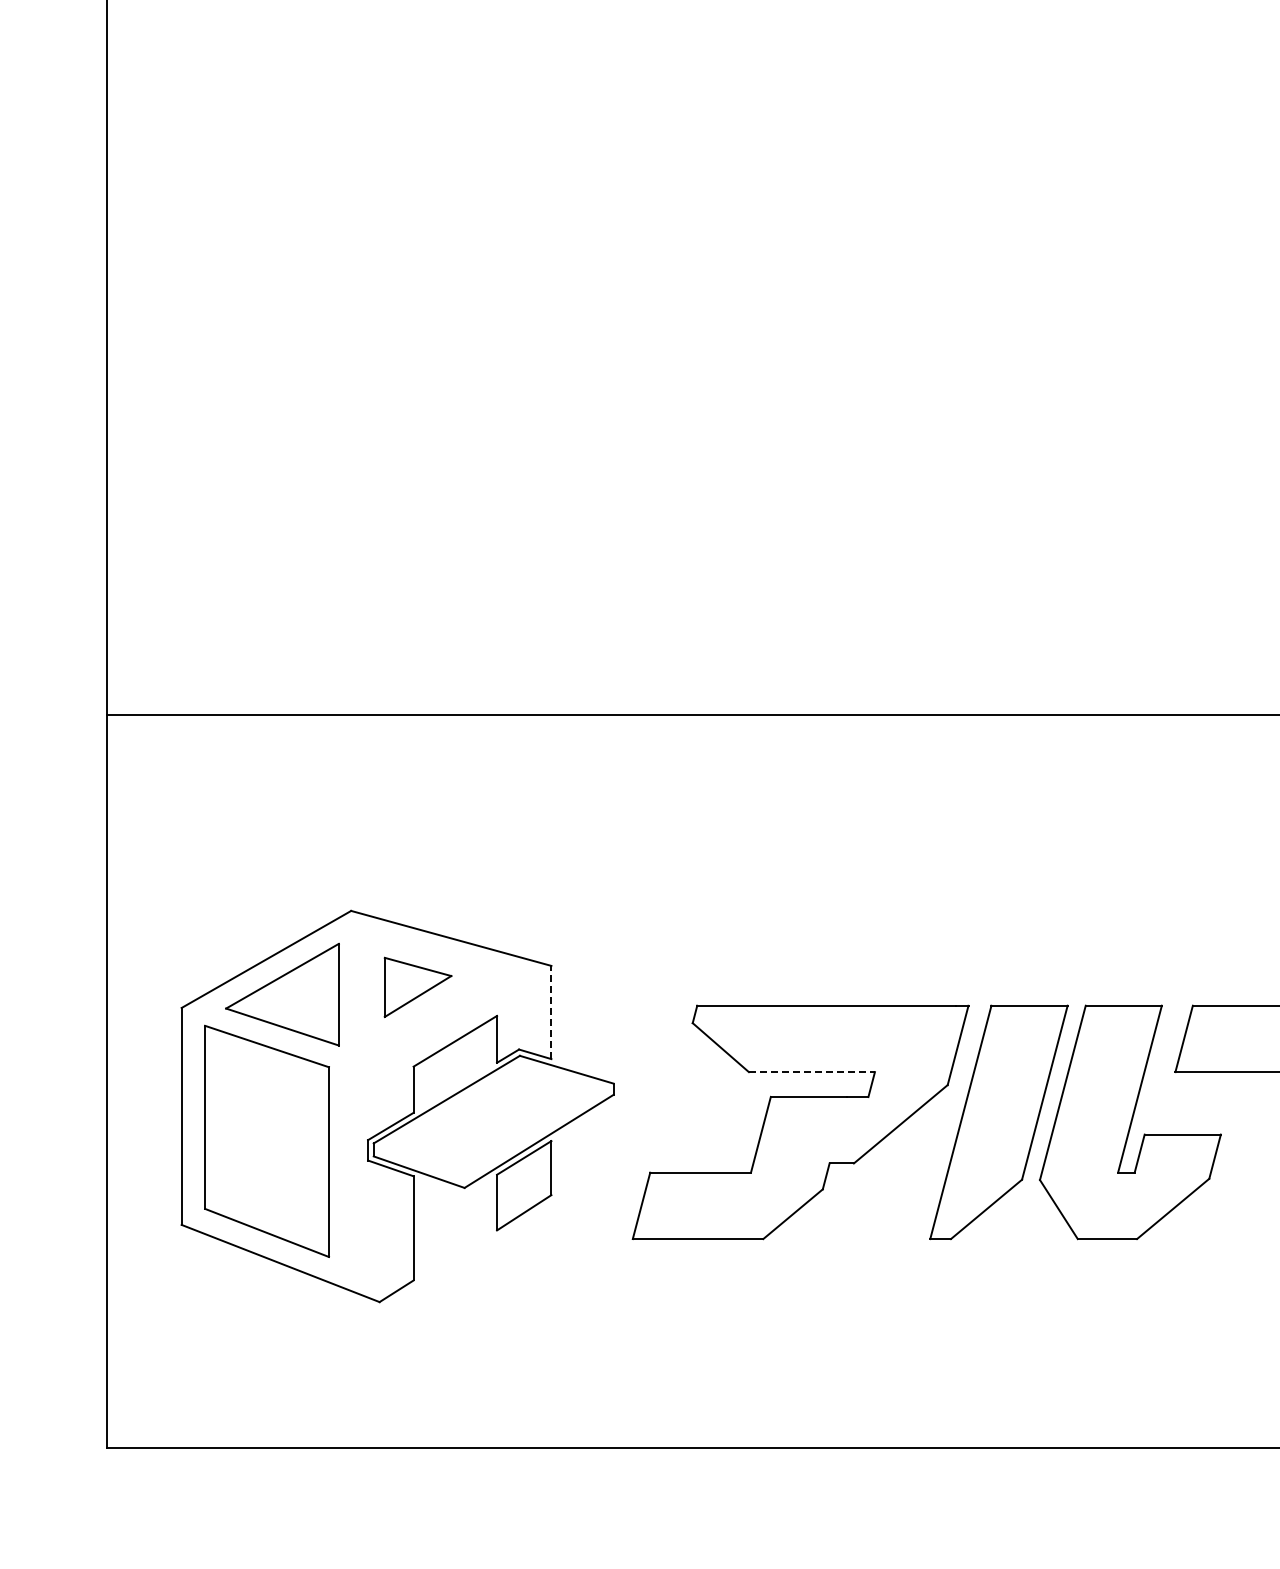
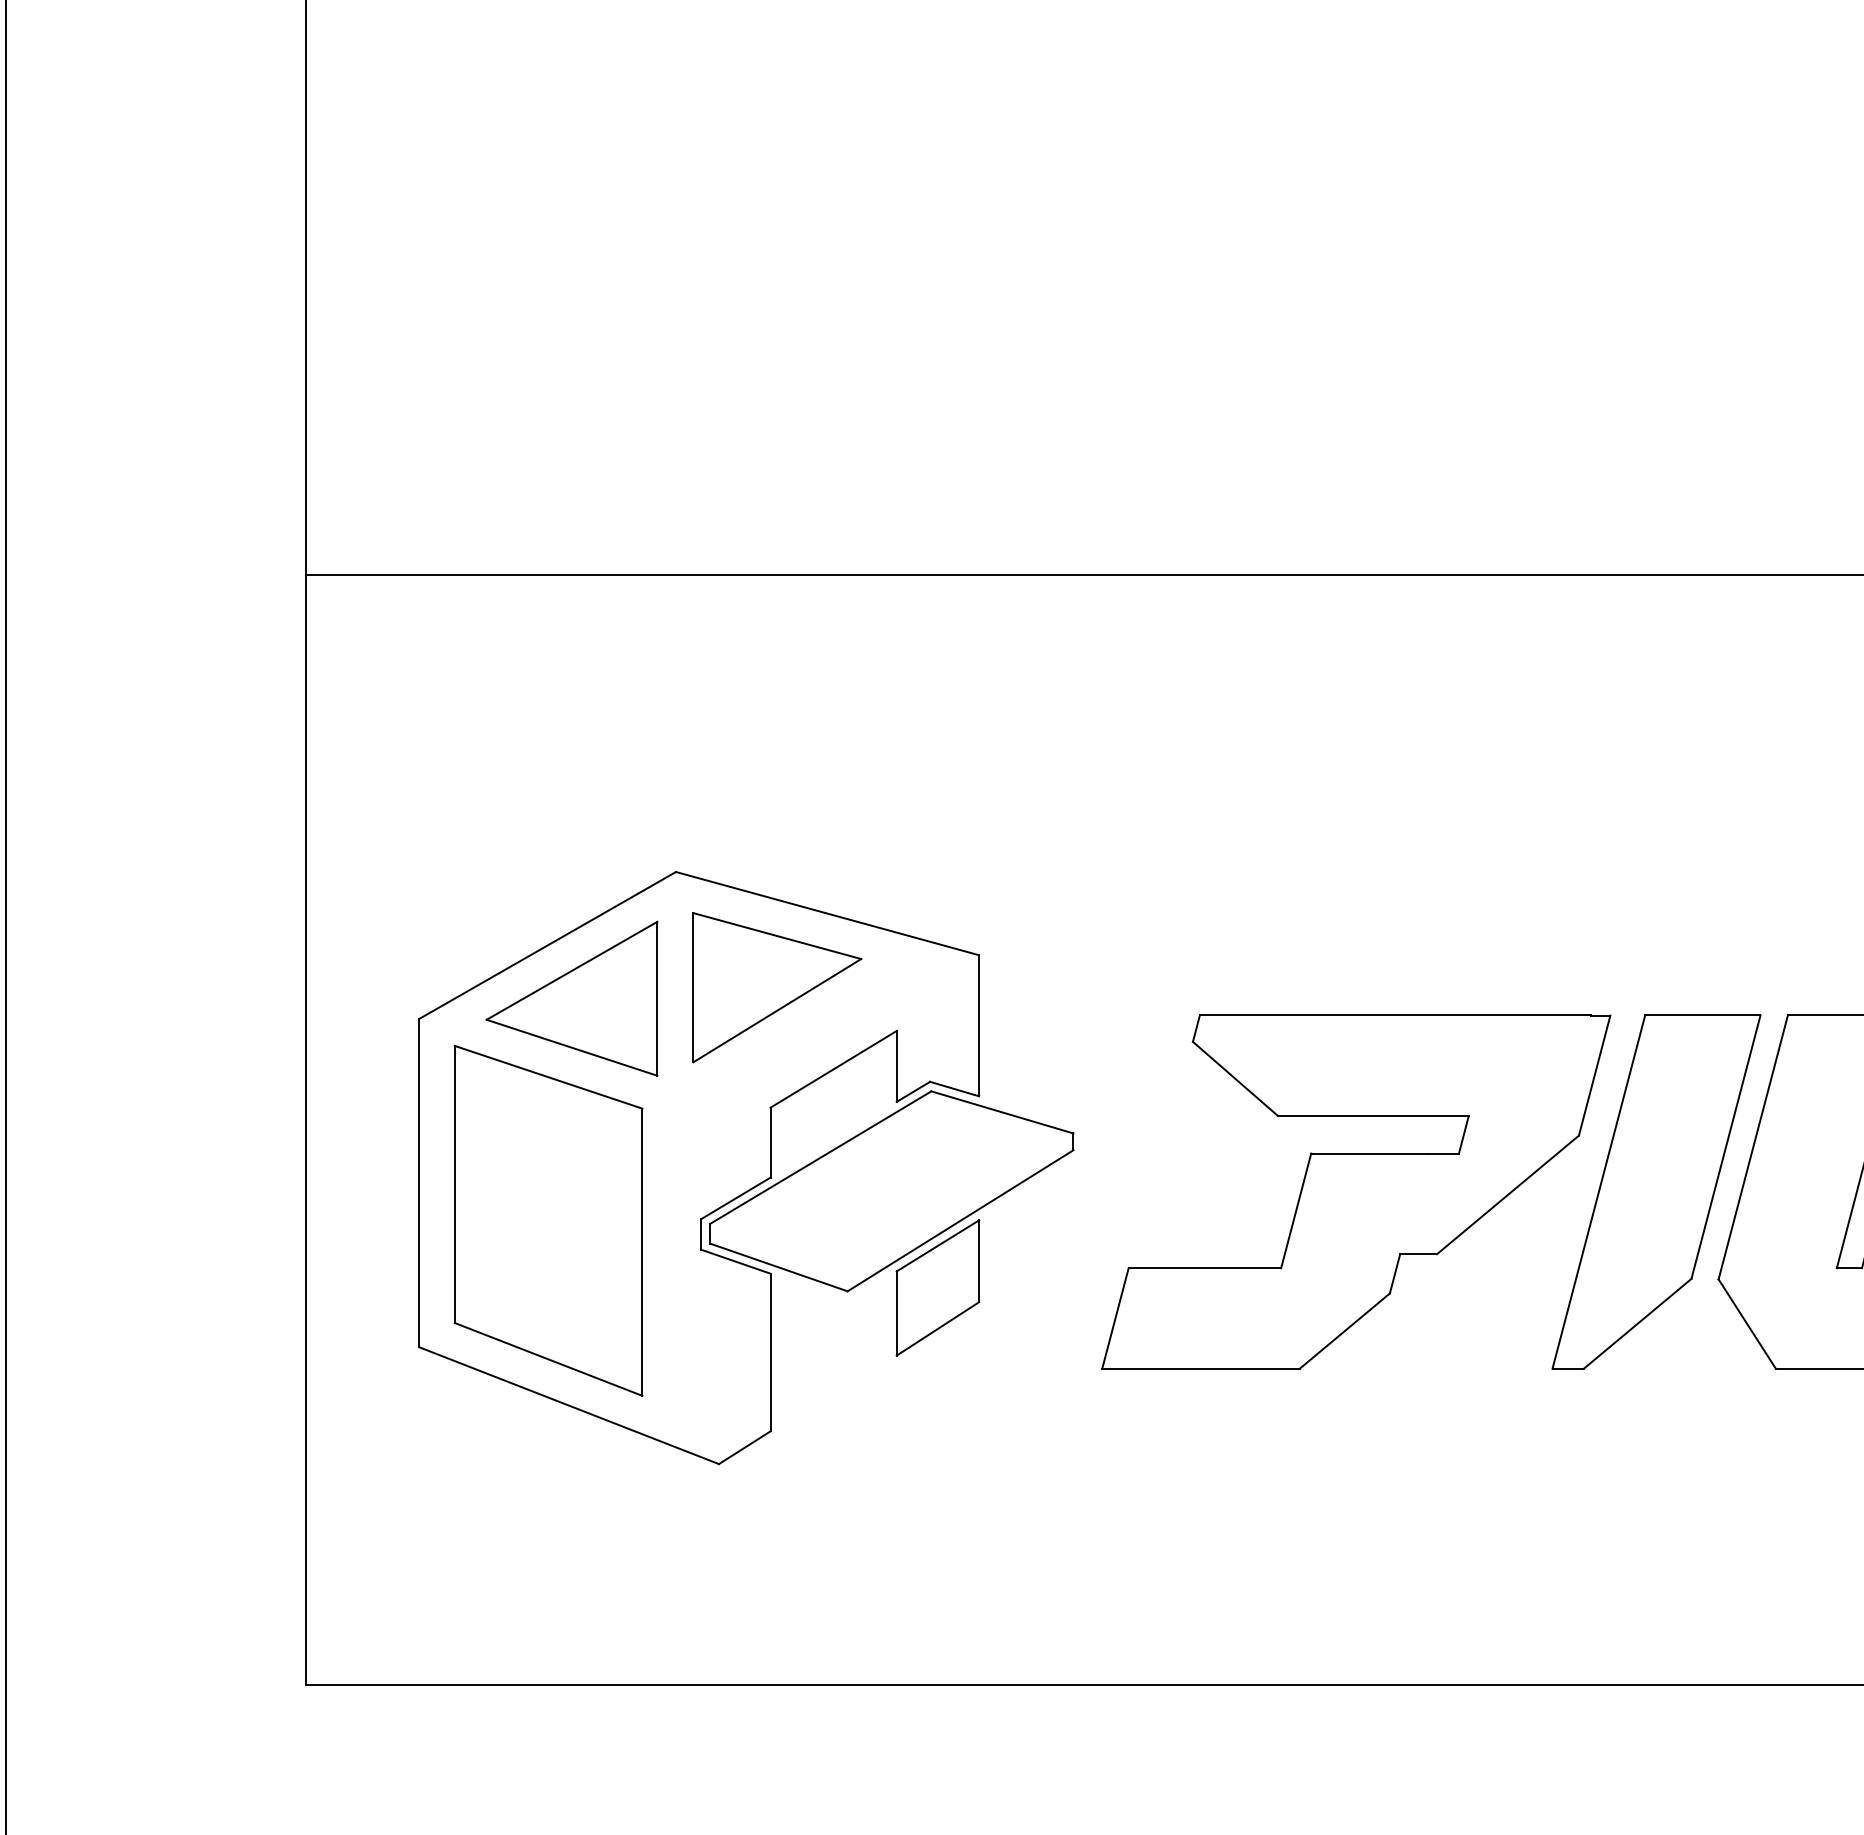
part: (417, 987) -> (776, 987), size x1.67
line: (551, 1012) -> (979, 1025), dashed -> solid
line: (812, 1072) -> (1374, 1116), dashed -> solid

